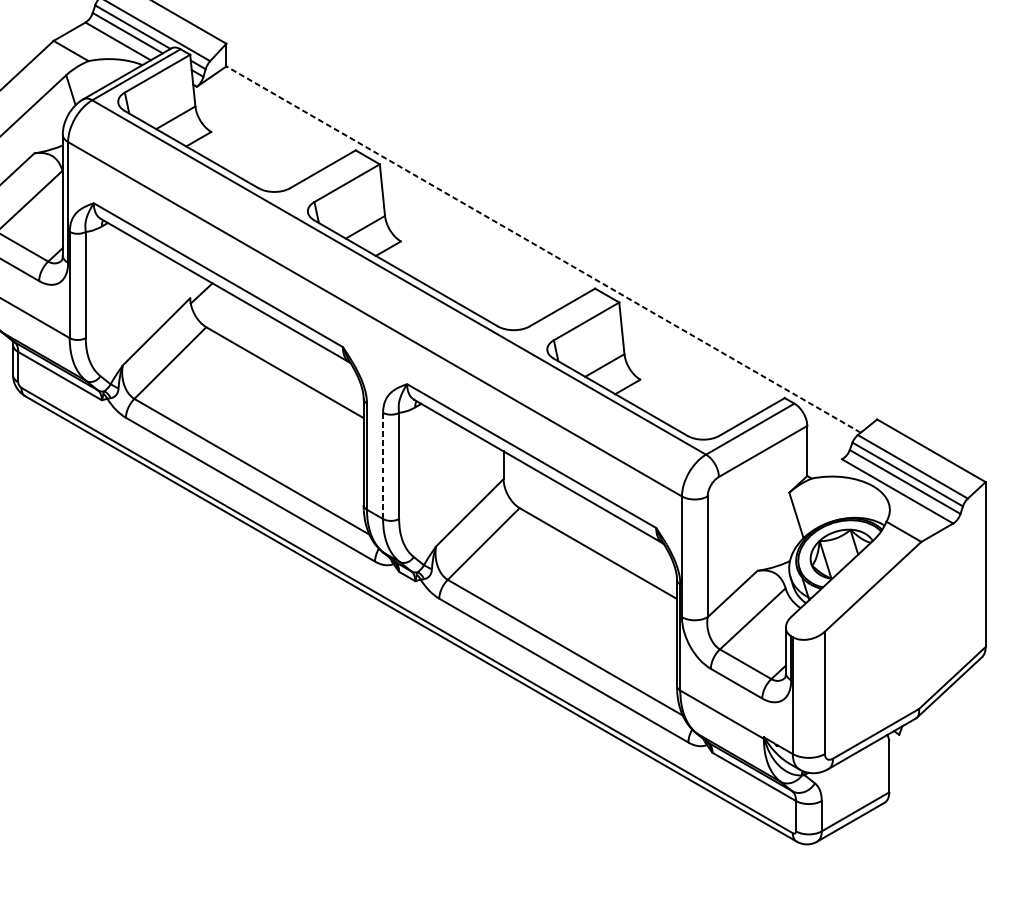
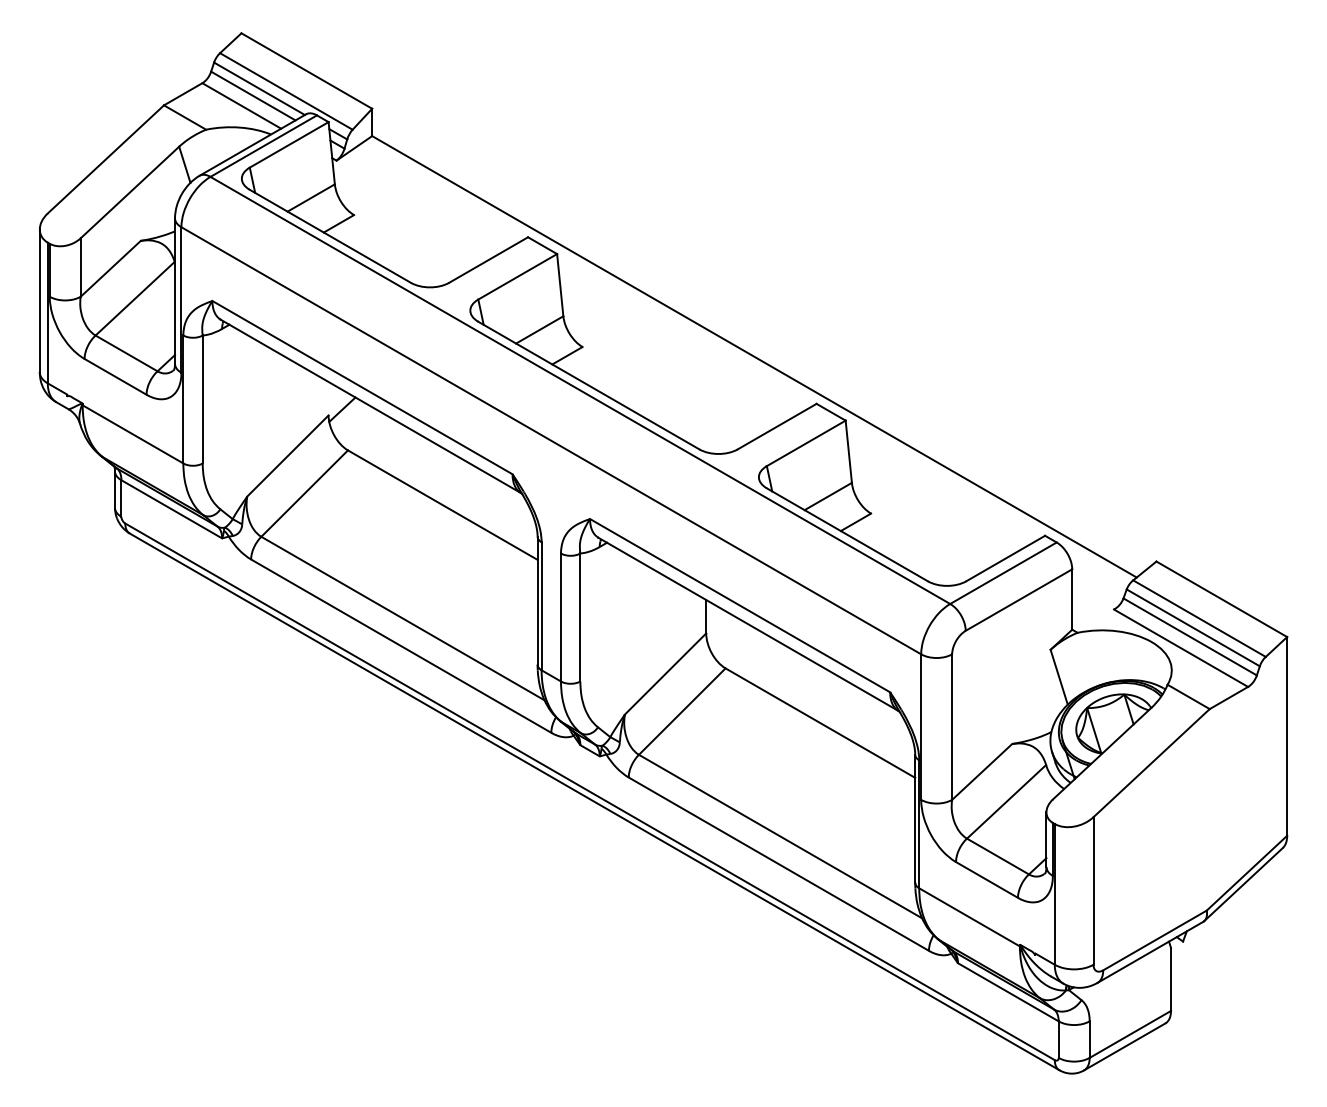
line: (543, 249) -> (754, 356), dashed -> solid
line: (383, 465) -> (561, 616), dashed -> solid

